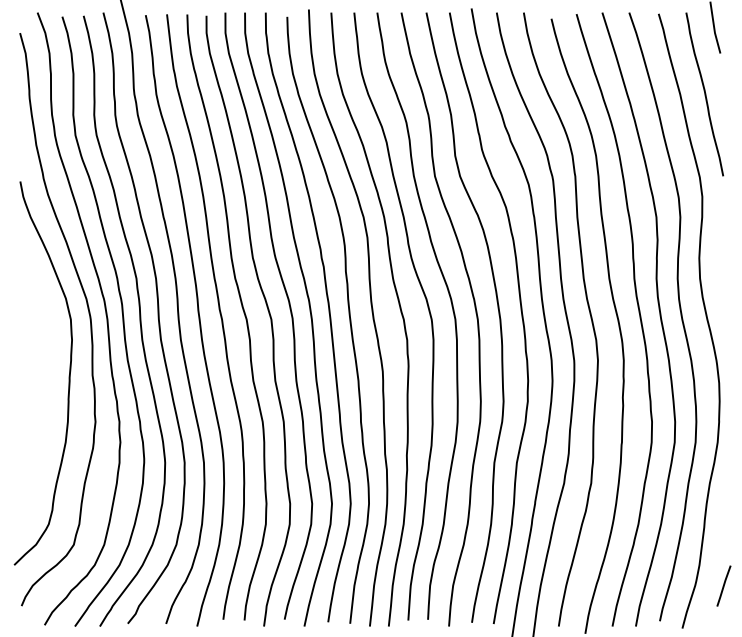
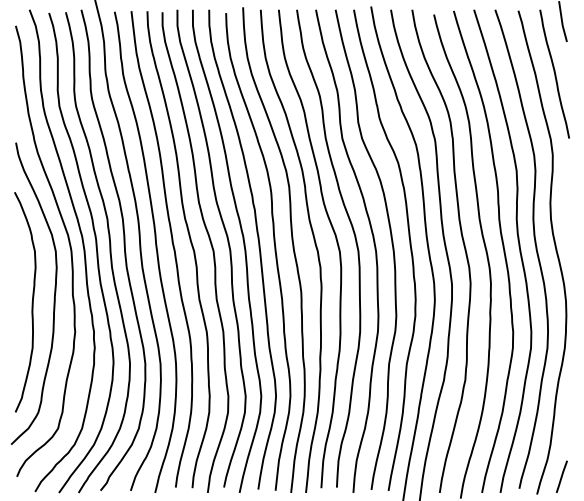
curve: (40, 384) -> (31, 302), added
line: (723, 585) -> (561, 476), moved

